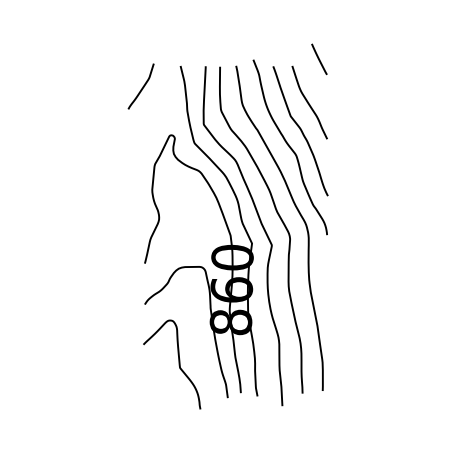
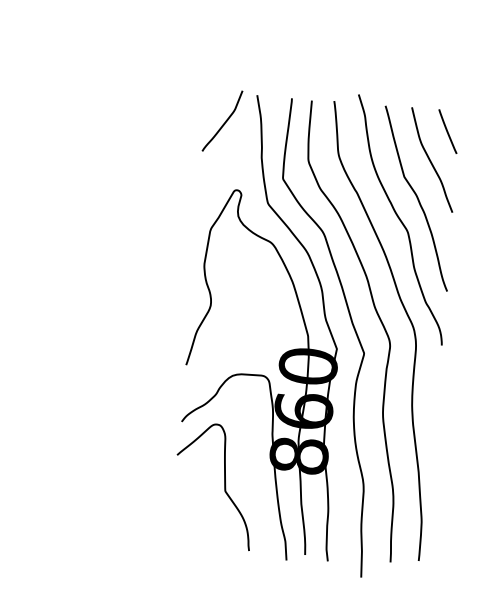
line: (319, 59) -> (448, 131), moved
curve: (142, 86) -> (224, 121), moved
curve: (178, 364) -> (223, 486), moved

